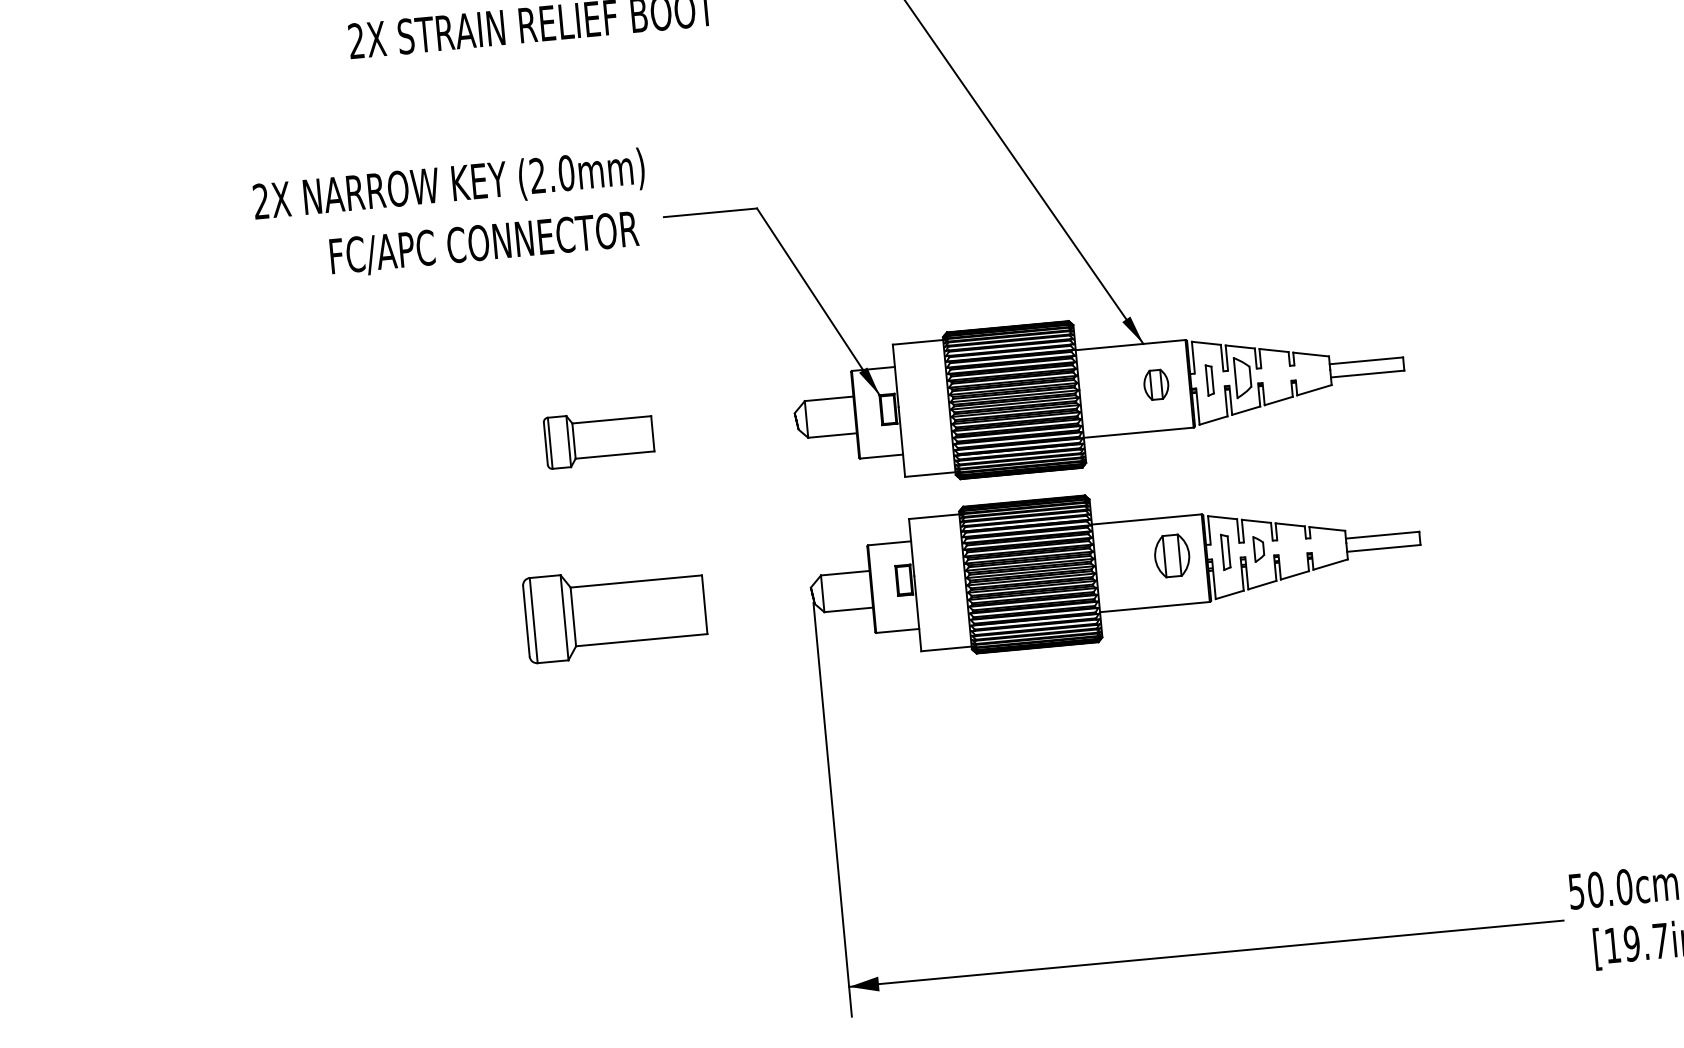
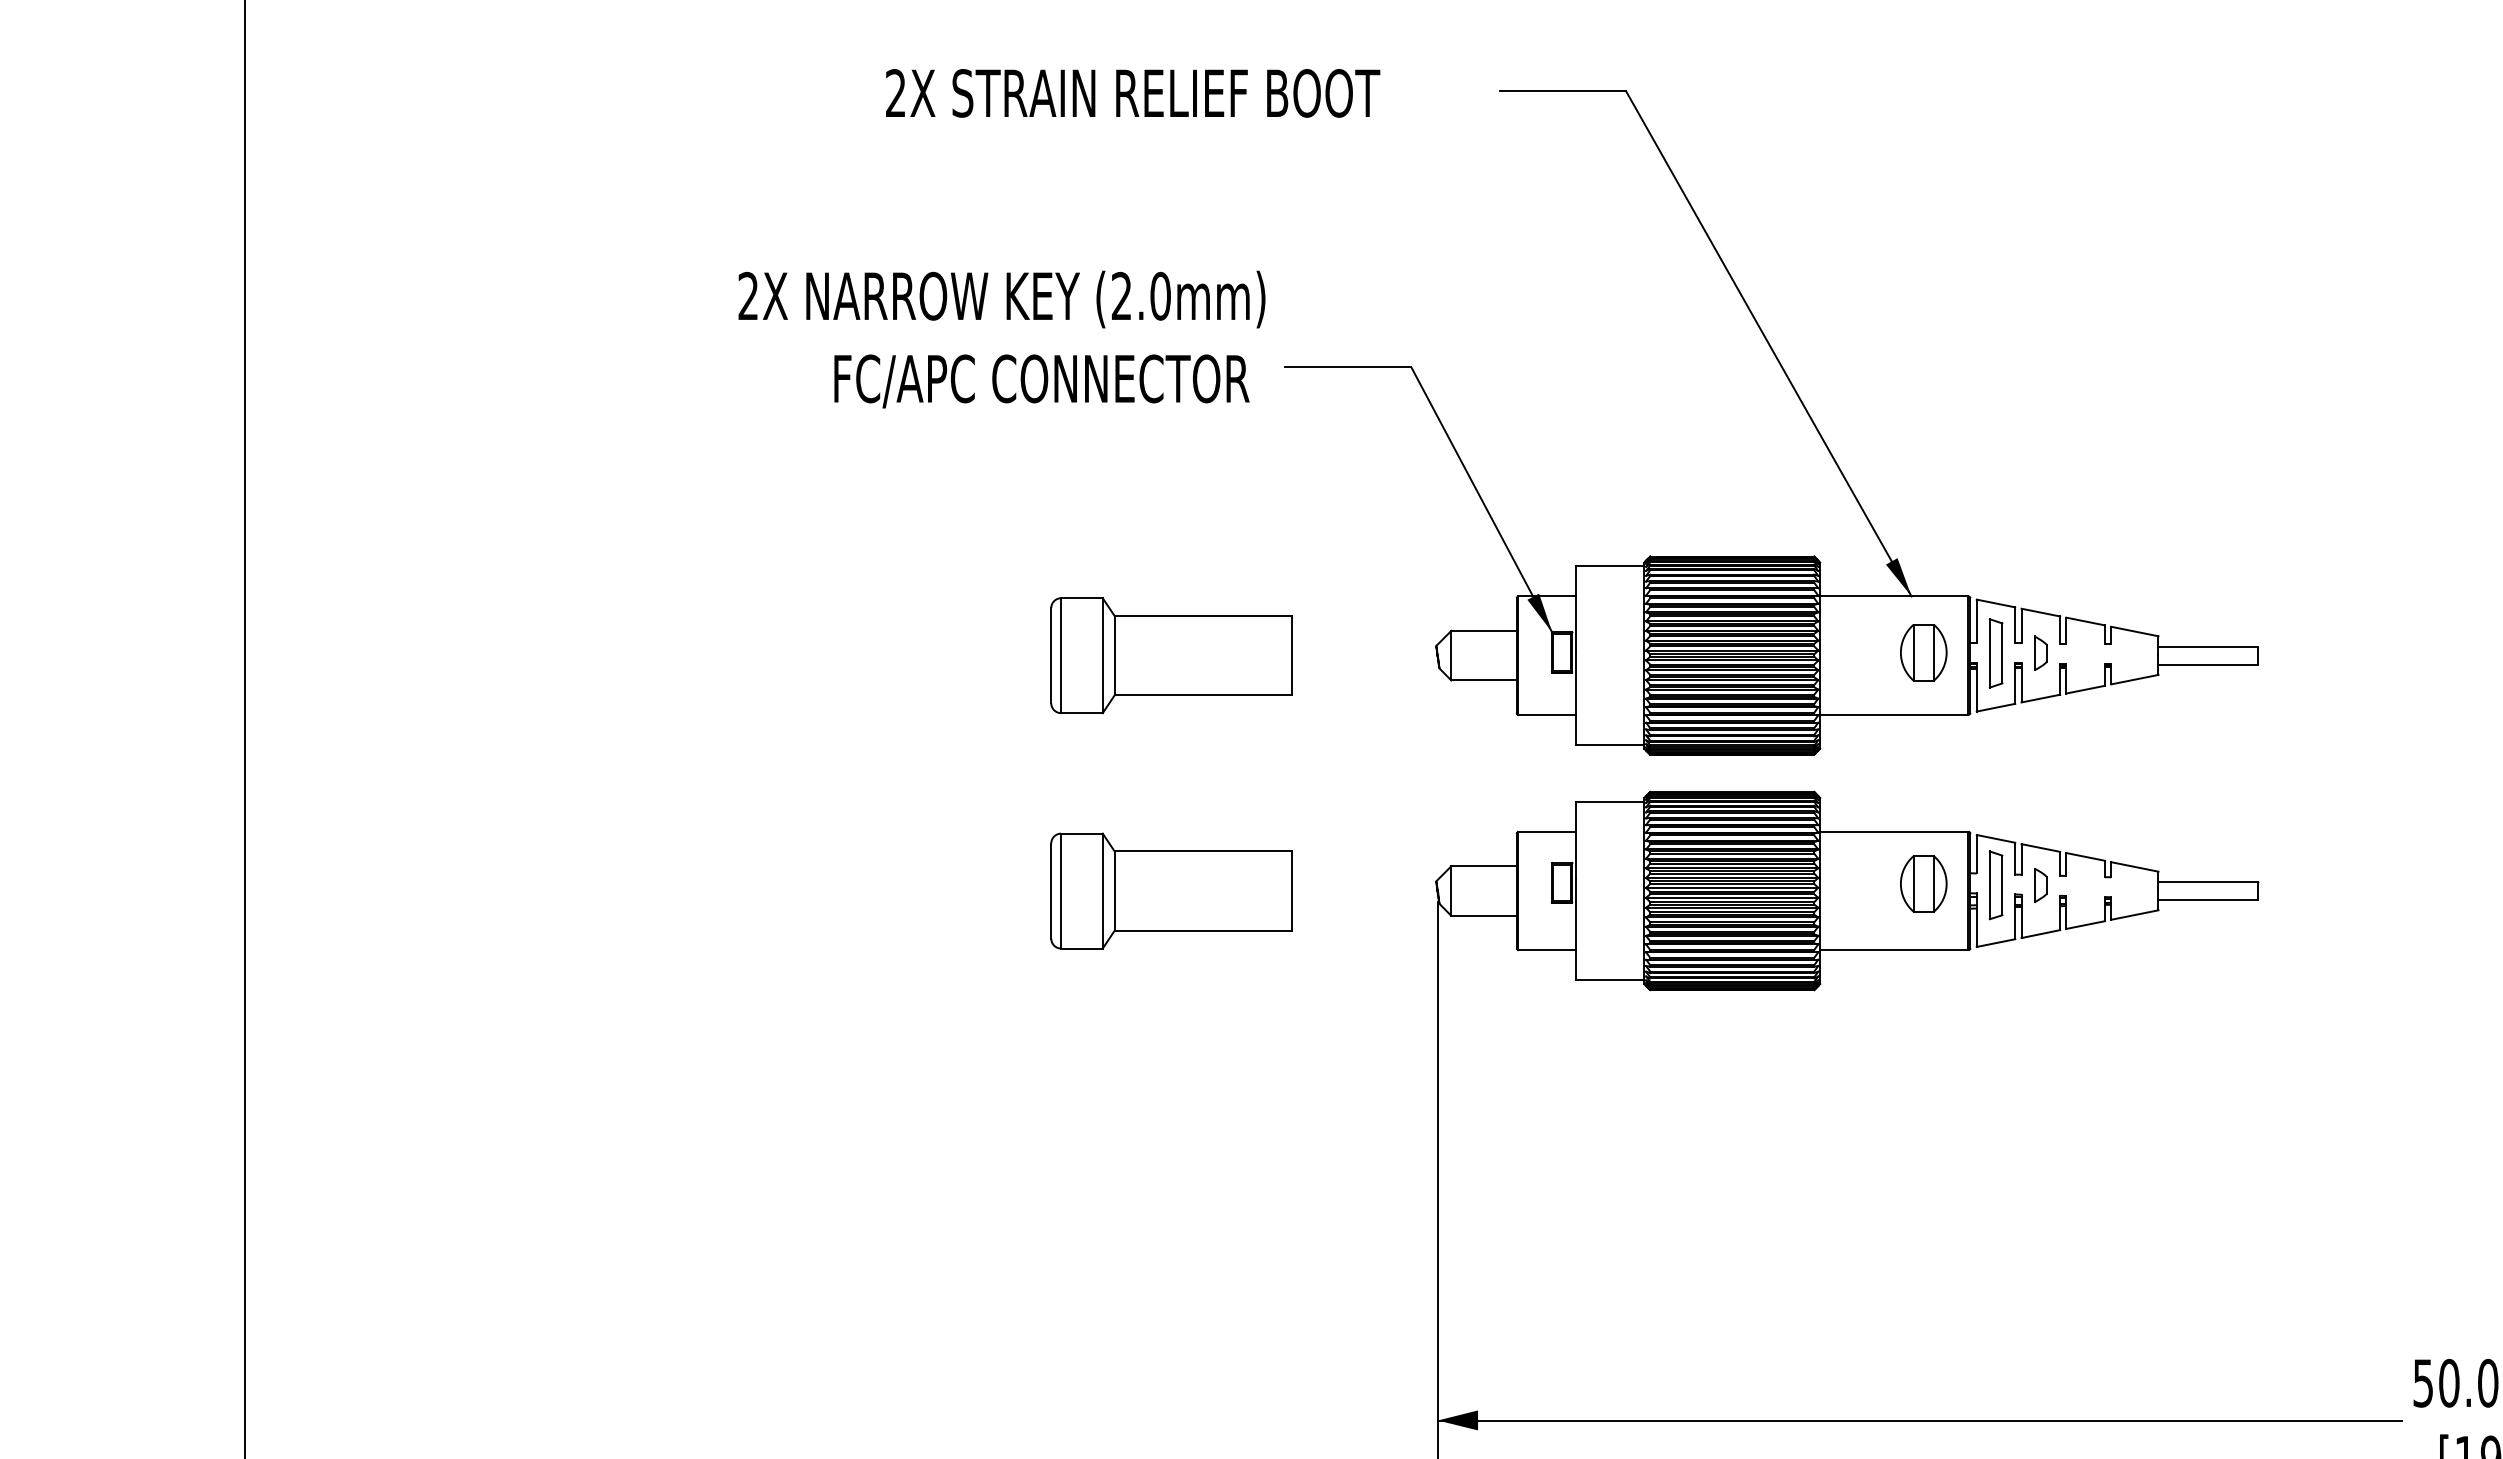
part: (1242, 376) -> (2040, 652), size x0.62
part: (1209, 380) -> (1995, 653), size x1.67
part: (1156, 384) -> (1923, 652), size x1.43
part: (599, 438) -> (1171, 655), size x1.67
part: (1225, 552) -> (1995, 885), size x1.43

